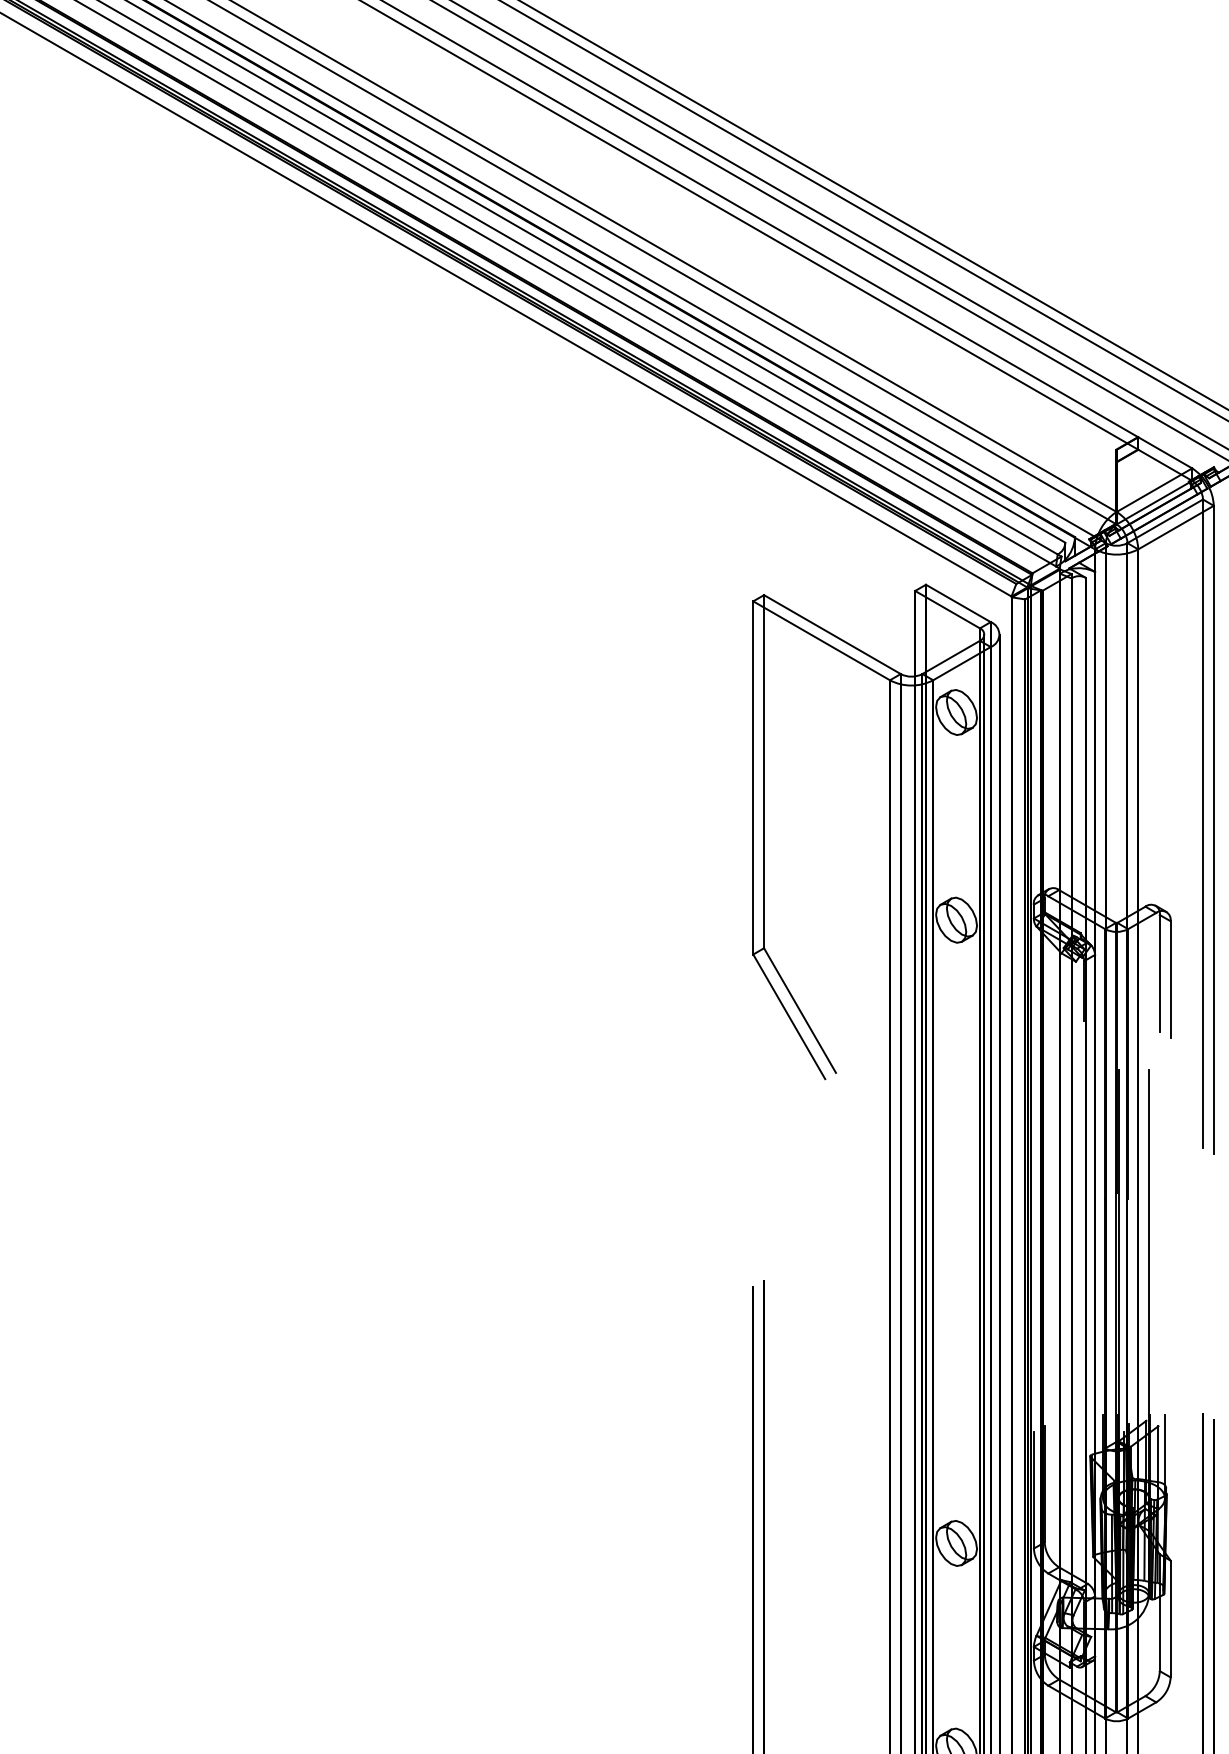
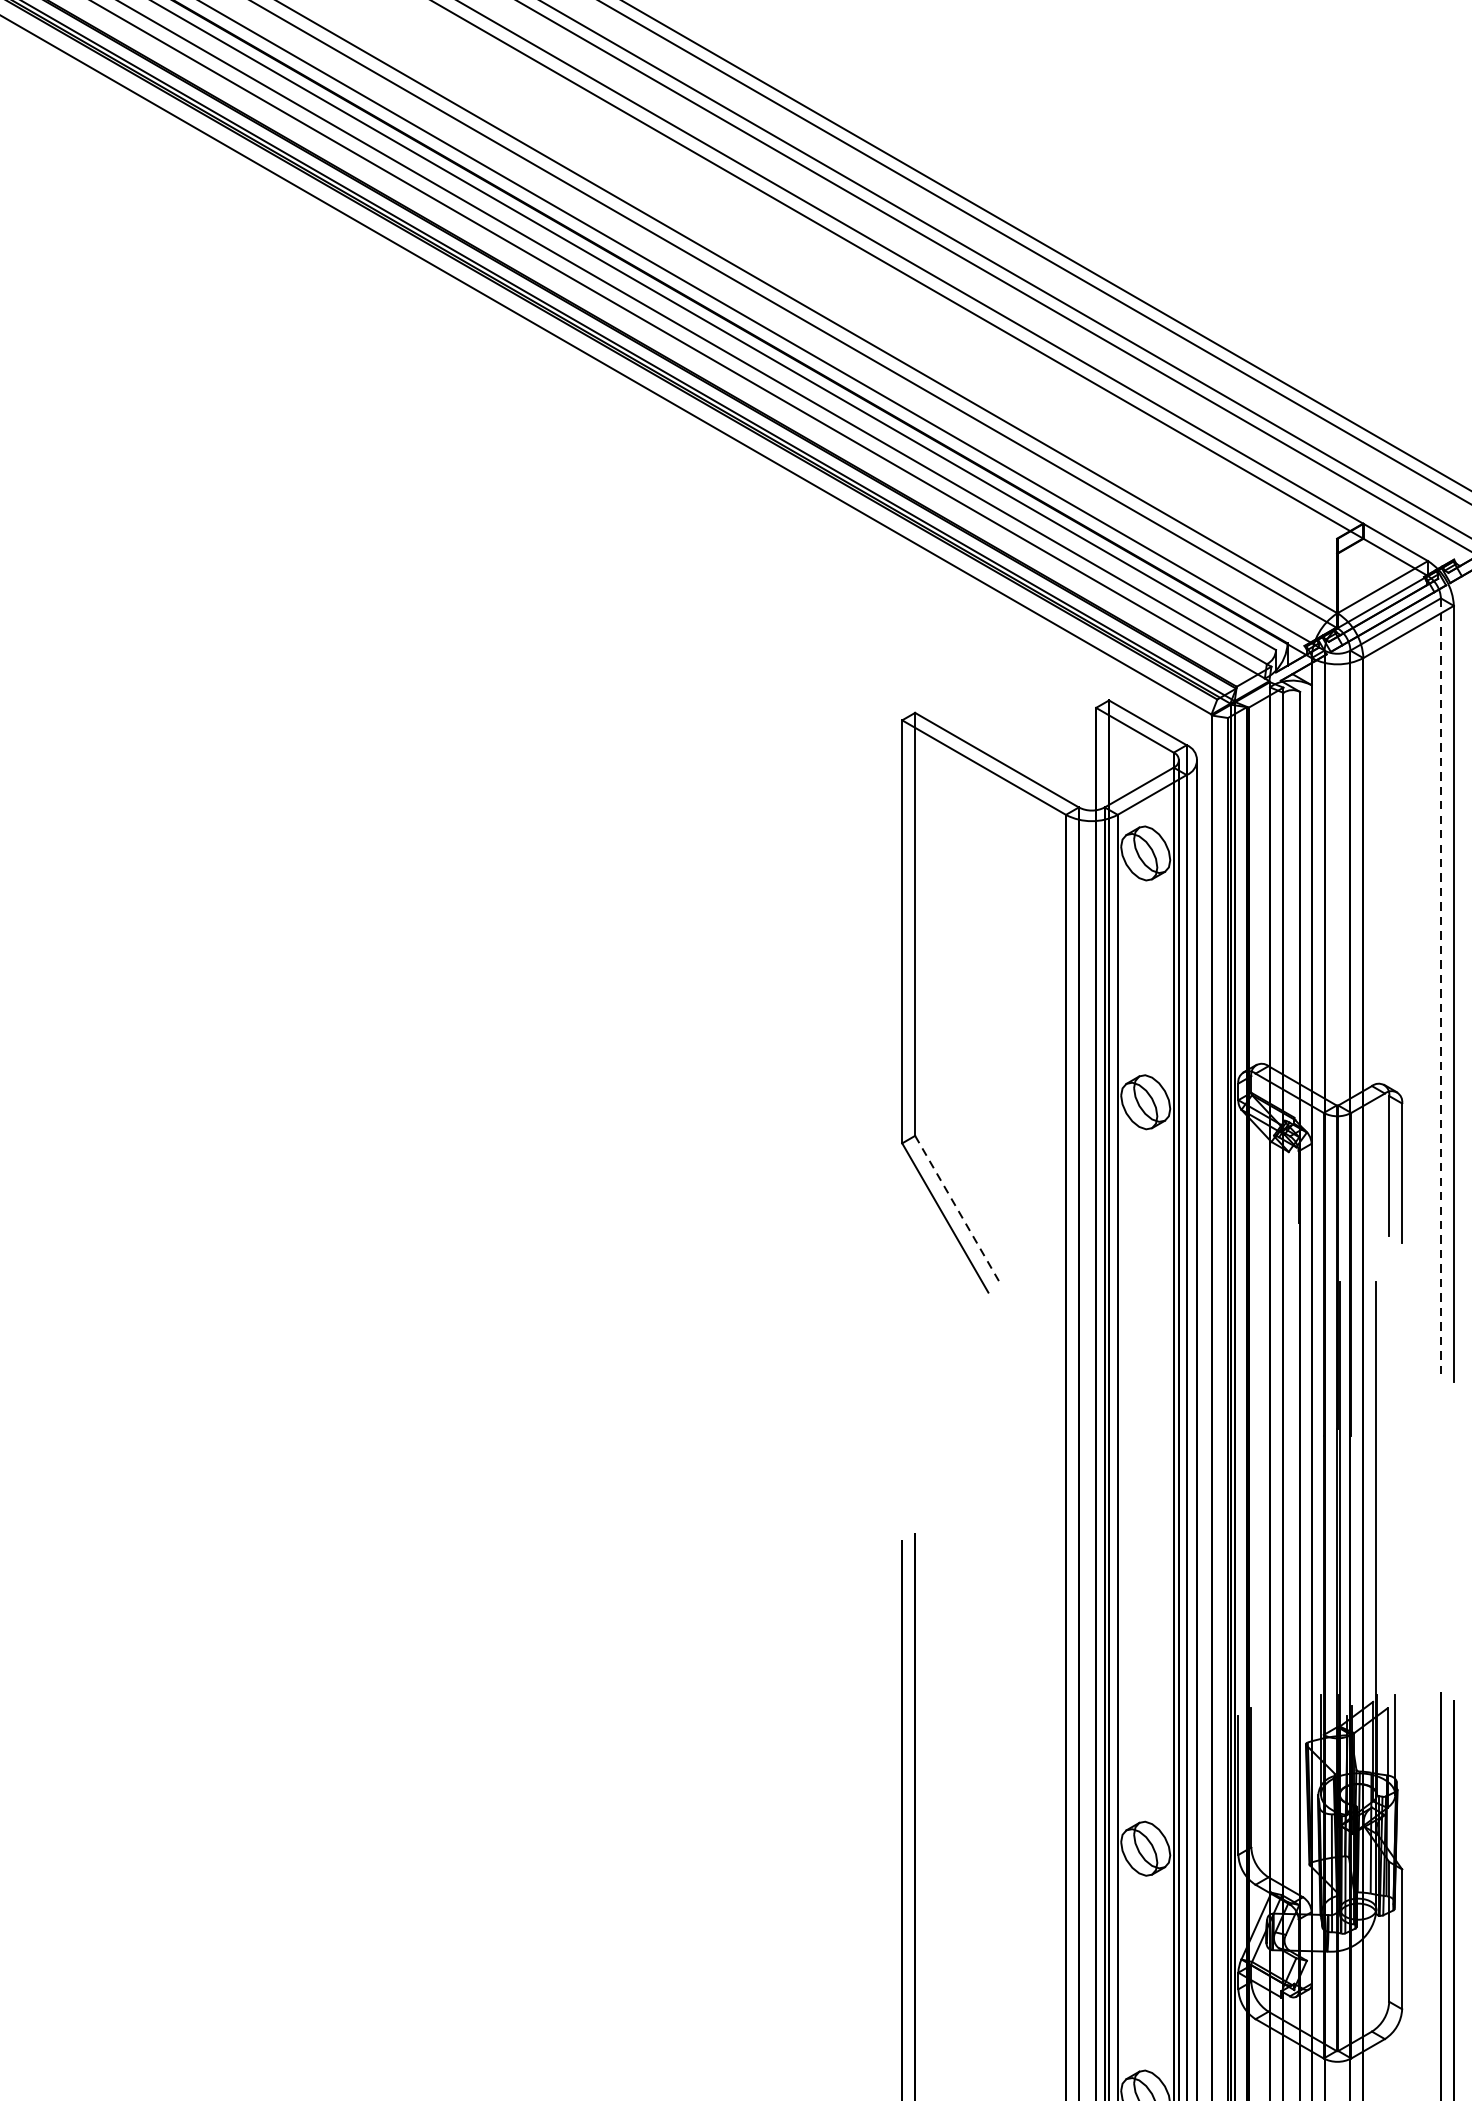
line: (1203, 824) -> (1441, 987), solid -> dashed
line: (800, 1010) -> (958, 1210), solid -> dashed

